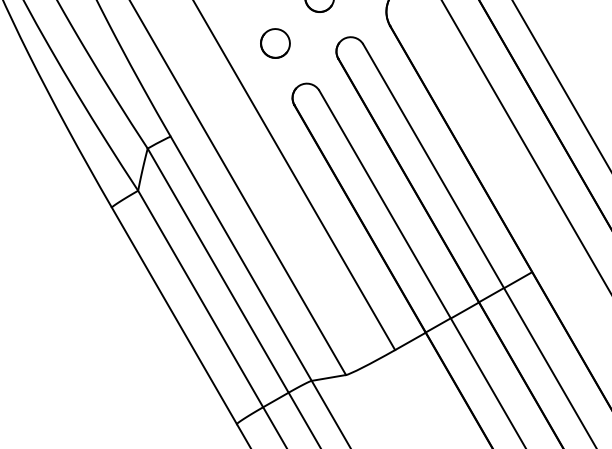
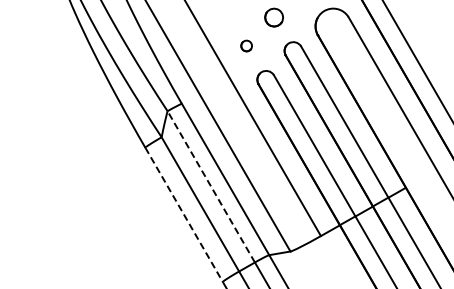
part: (275, 42) -> (246, 45), size x0.6
line: (218, 270) -> (211, 186), solid -> dashed
line: (175, 316) -> (184, 215), solid -> dashed

